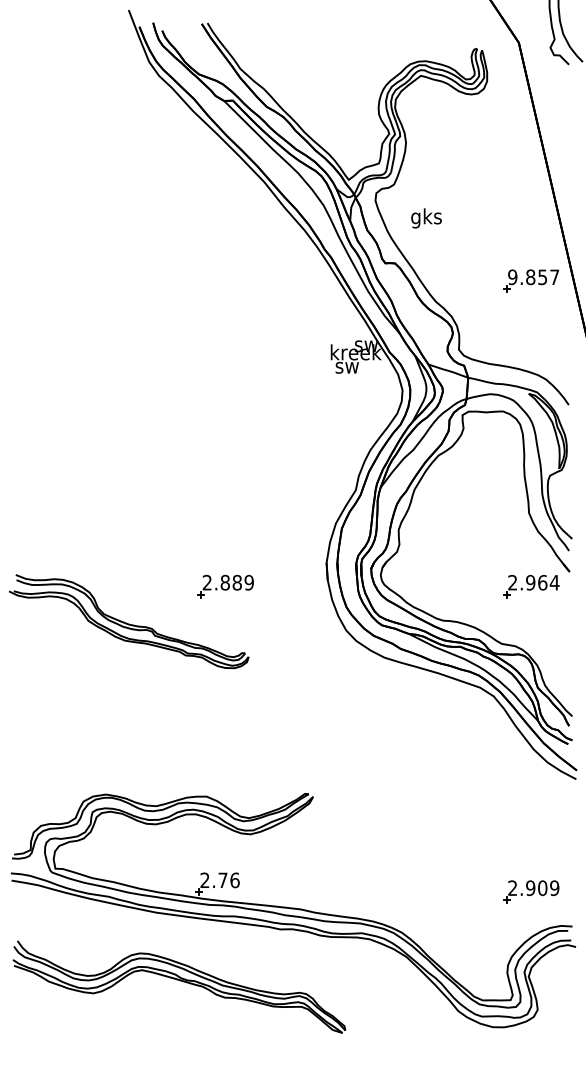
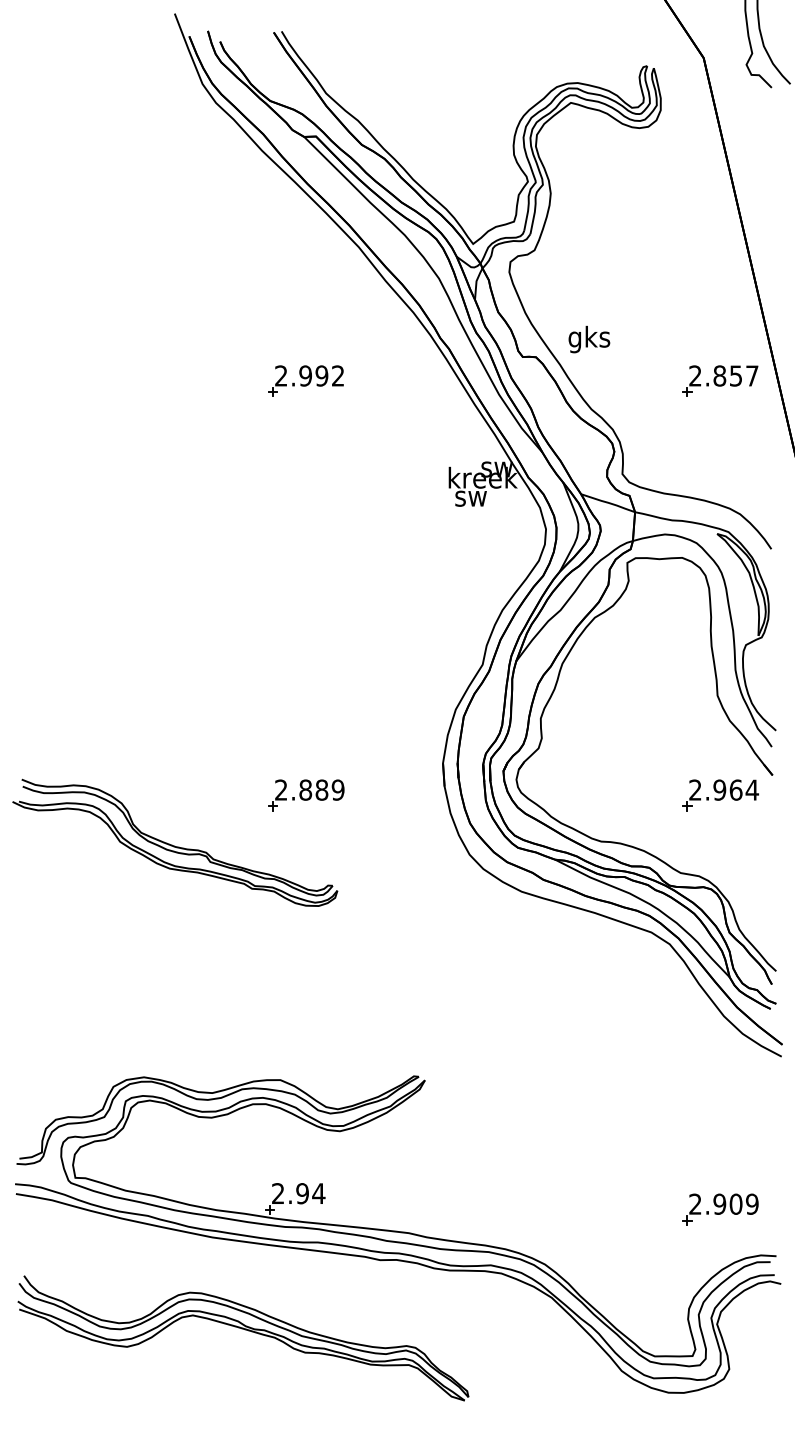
text: (426, 218) -> (589, 339), moved
text: (512, 277) -> (695, 376), 9.857 -> 2.857
part: (225, 280) -> (305, 380), added
text: (228, 880) -> (310, 1193), 2.76 -> 2.94

